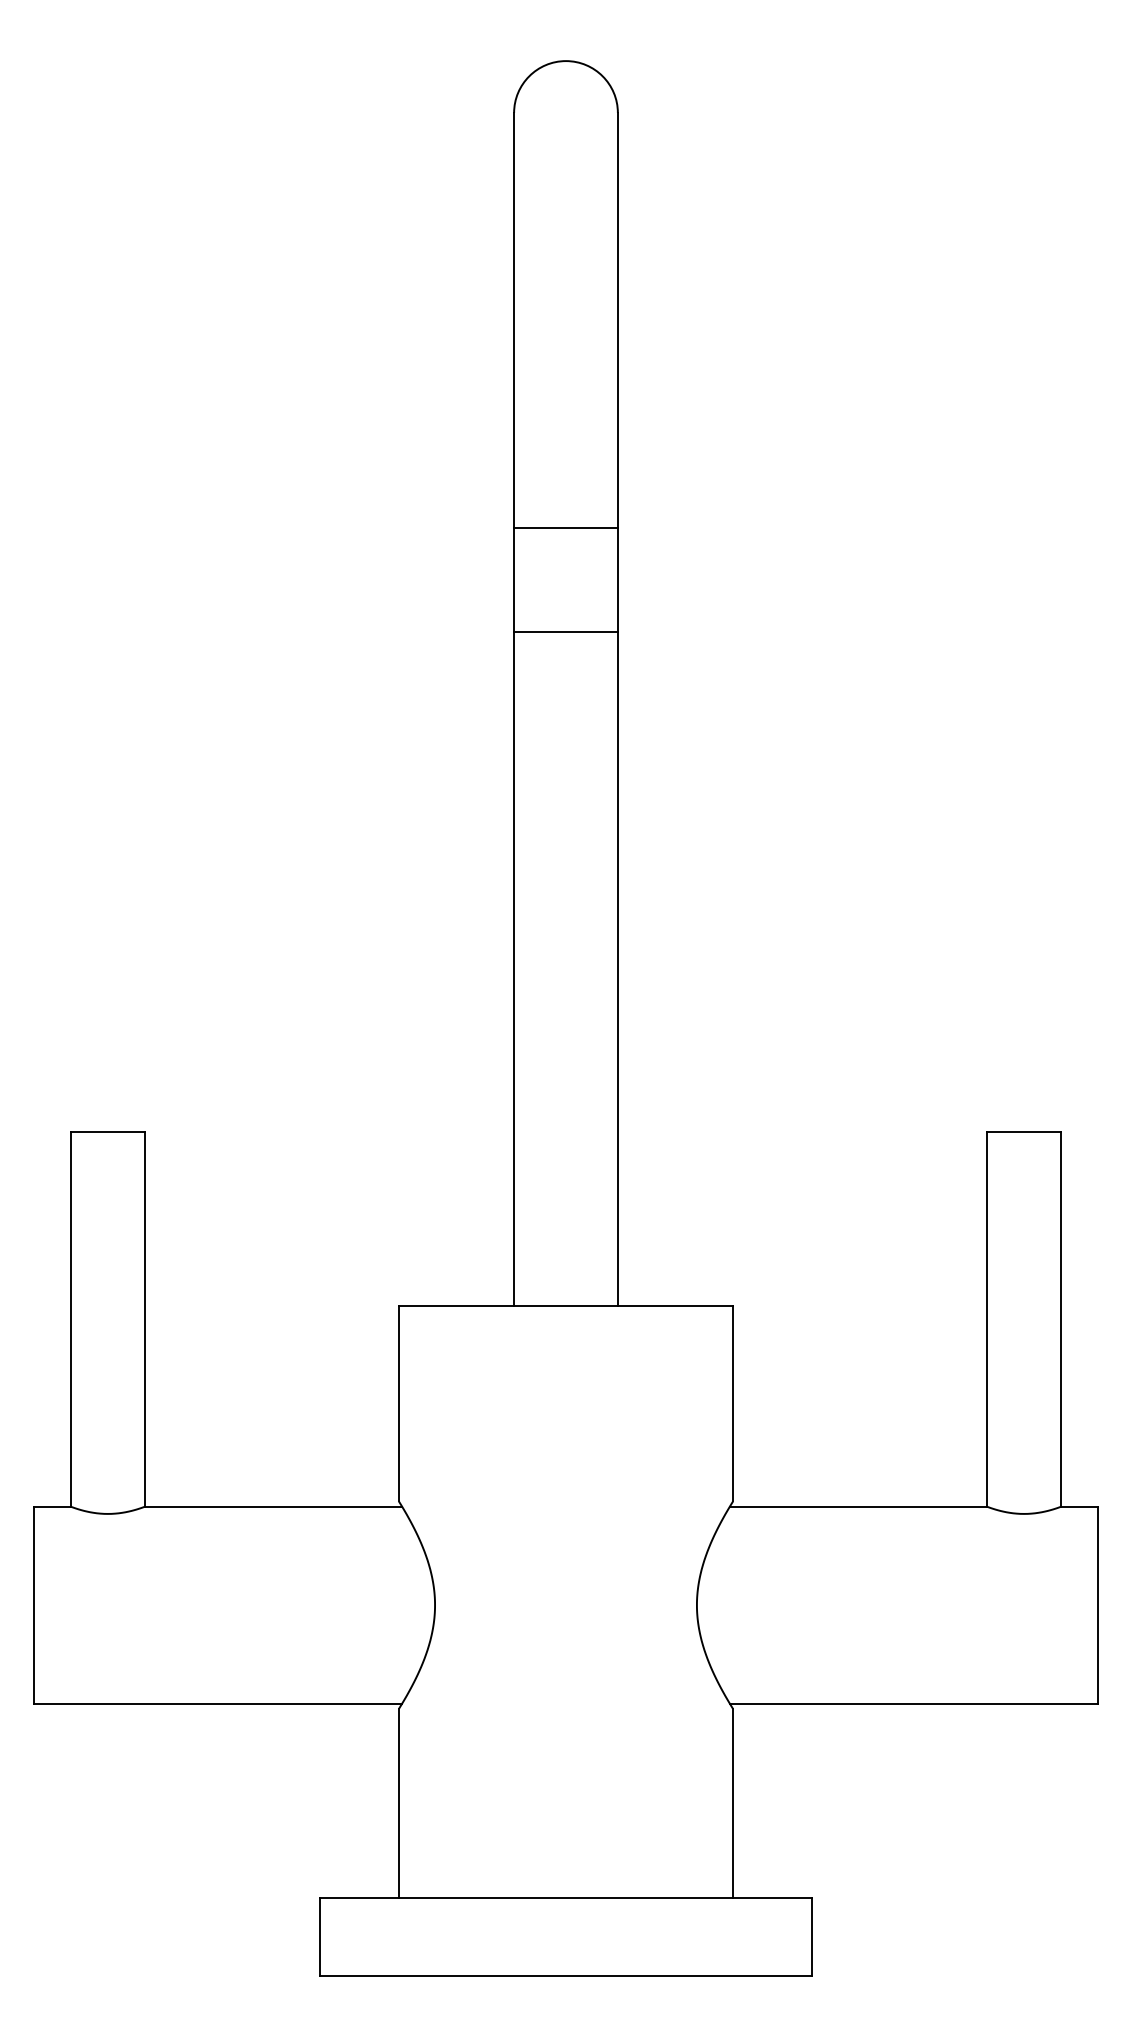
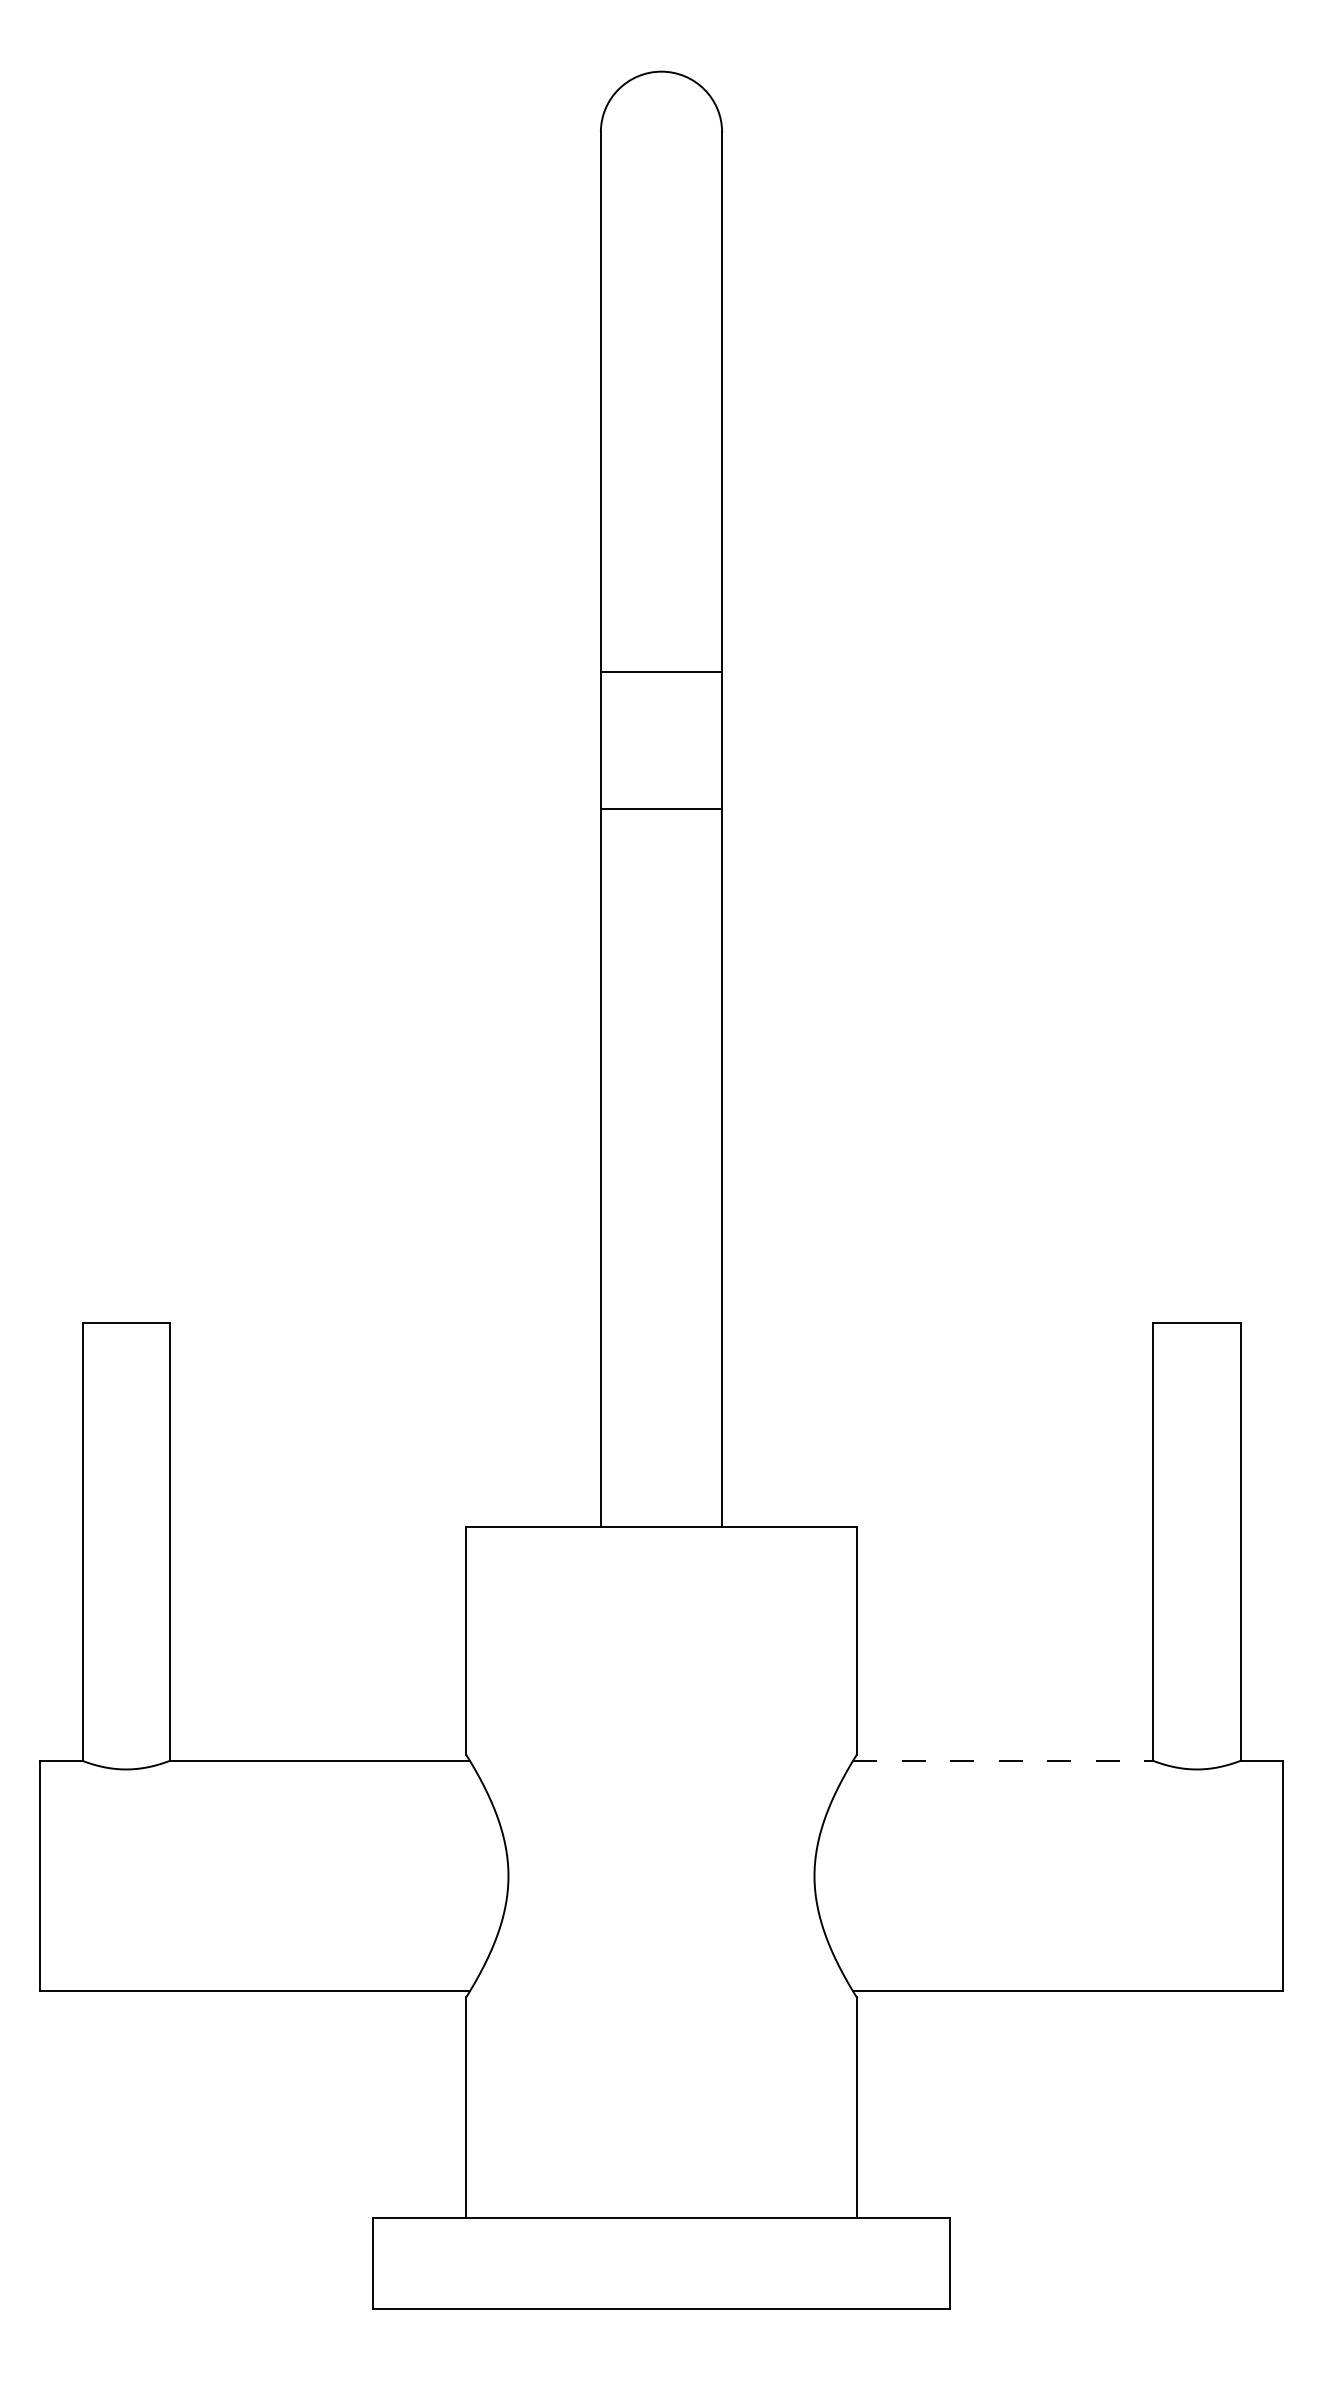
line: (565, 528) -> (660, 672), moved
line: (565, 631) -> (660, 808), moved
line: (858, 1506) -> (1003, 1760), solid -> dashed

